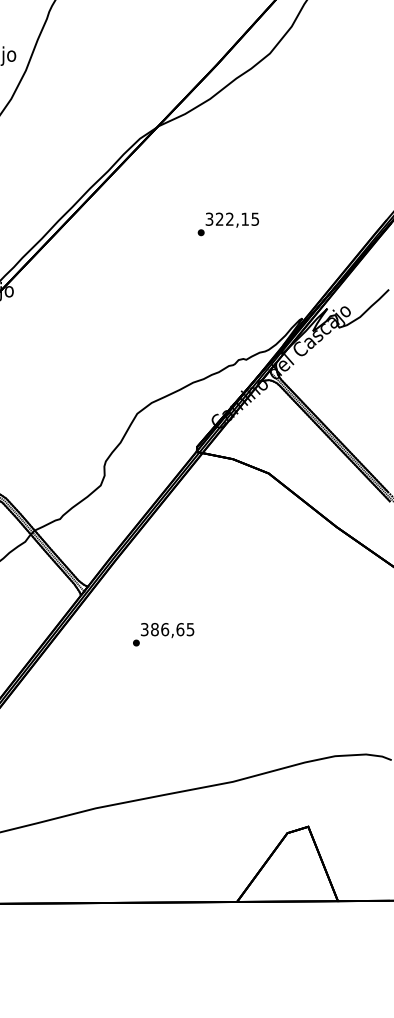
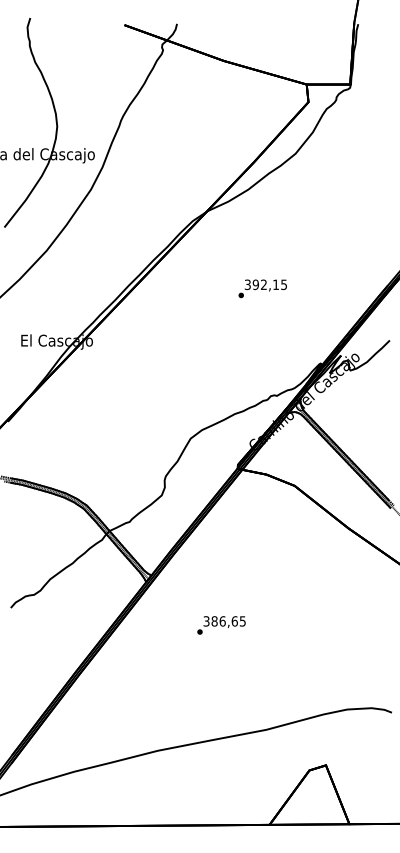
text: (219, 218) -> (255, 284), 322,15 -> 392,15
text: (163, 634) -> (221, 625), moved

